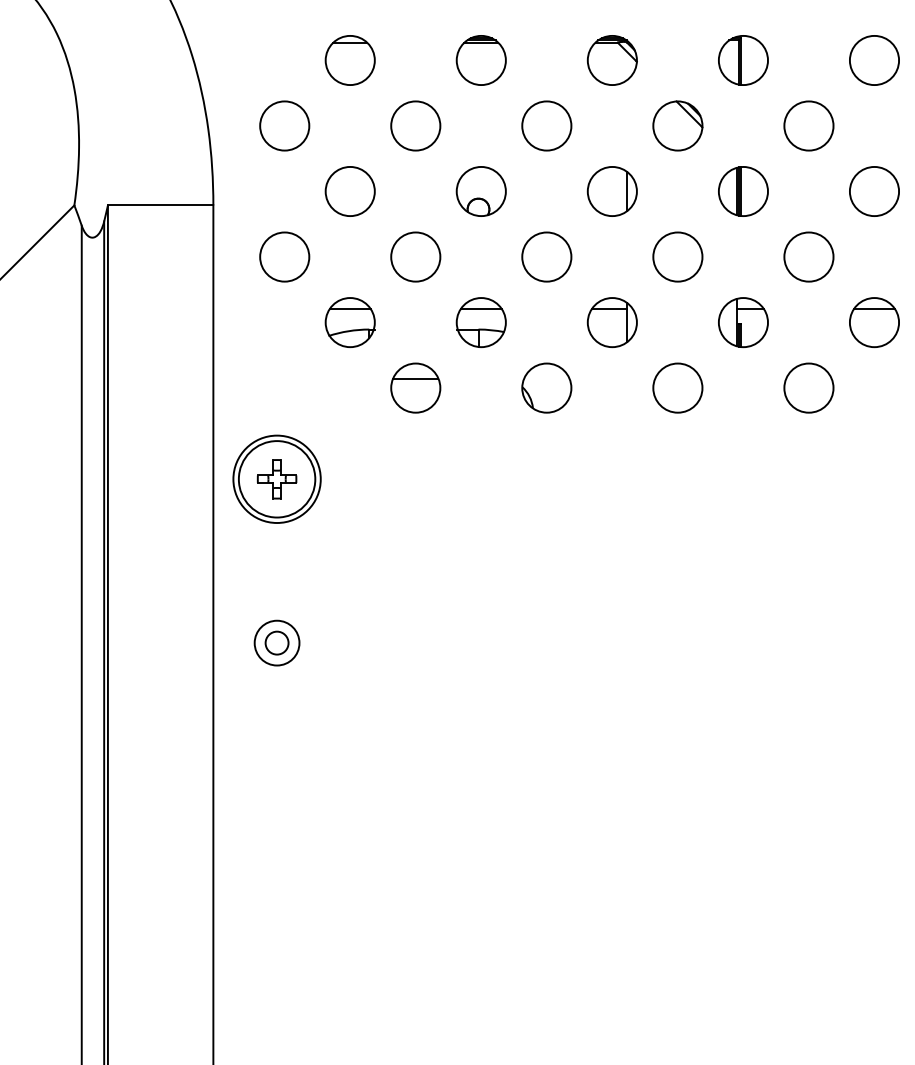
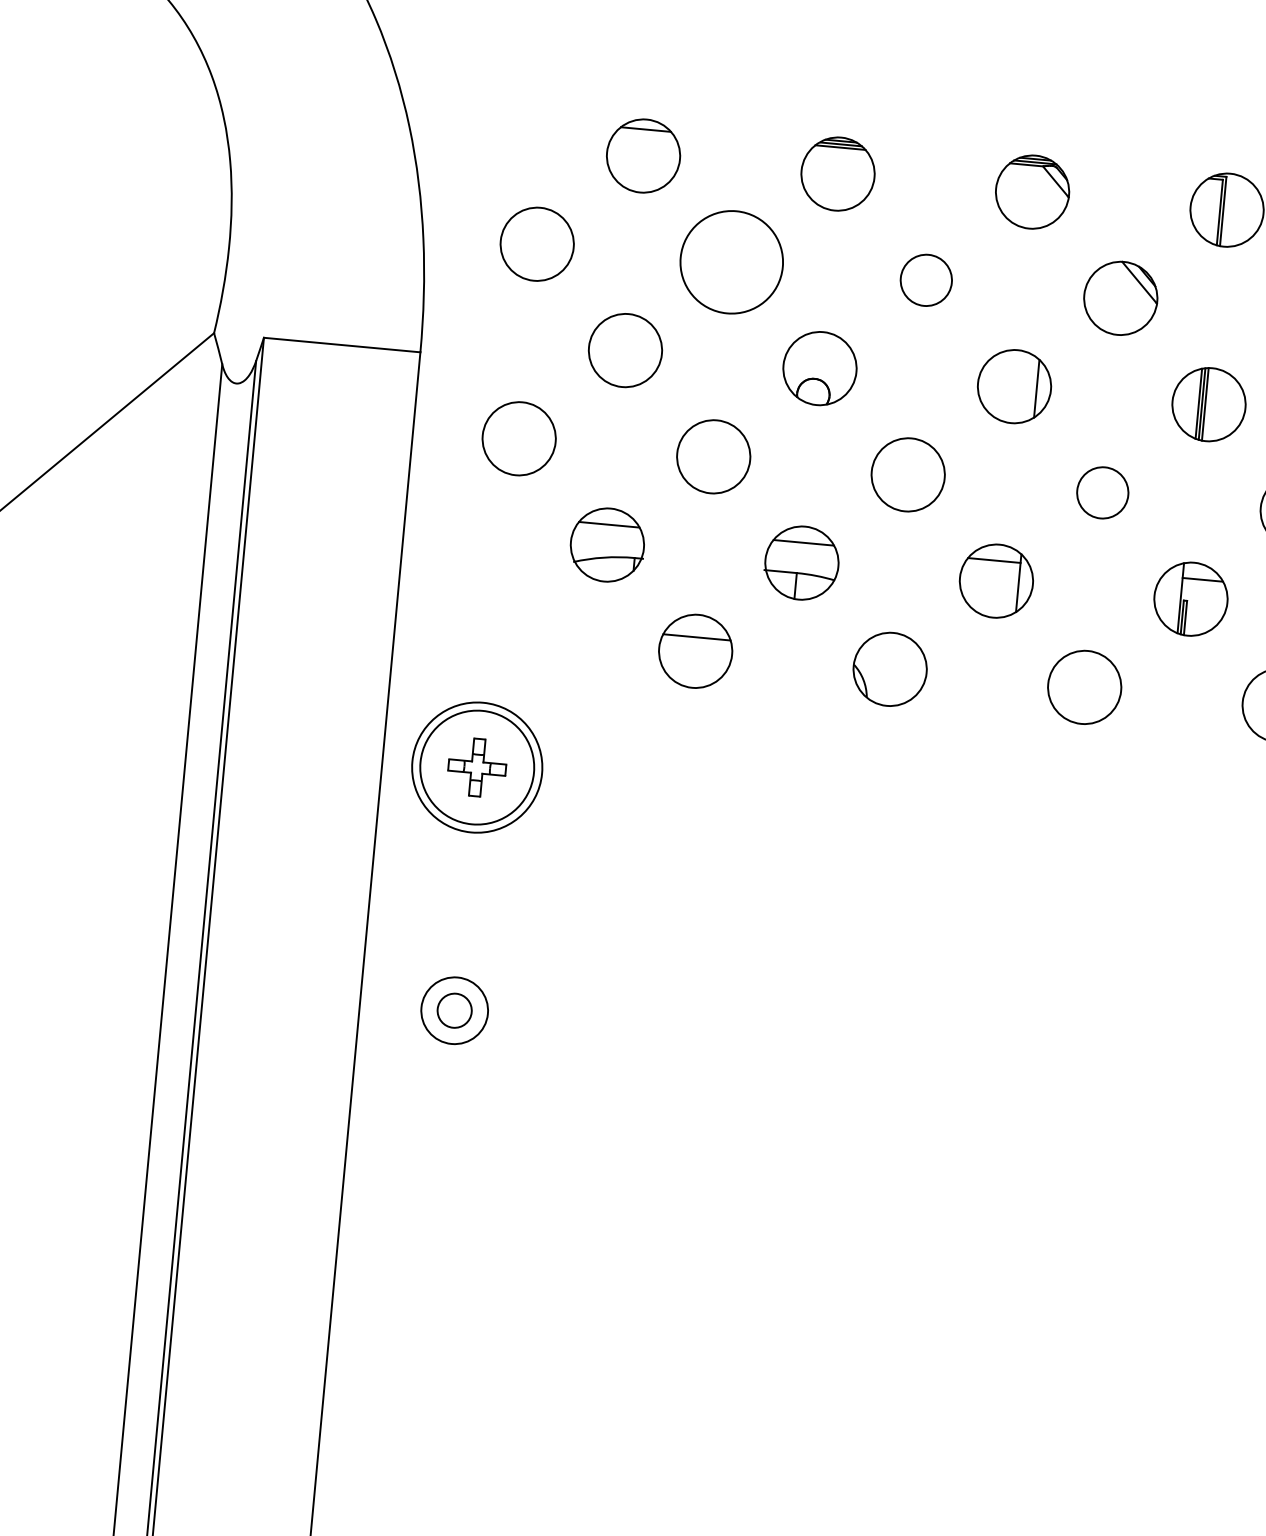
circle: (415, 125) -> (731, 261), size x1.4
circle: (546, 125) -> (925, 279), size x0.7
circle: (677, 256) -> (1102, 492), size x0.7

